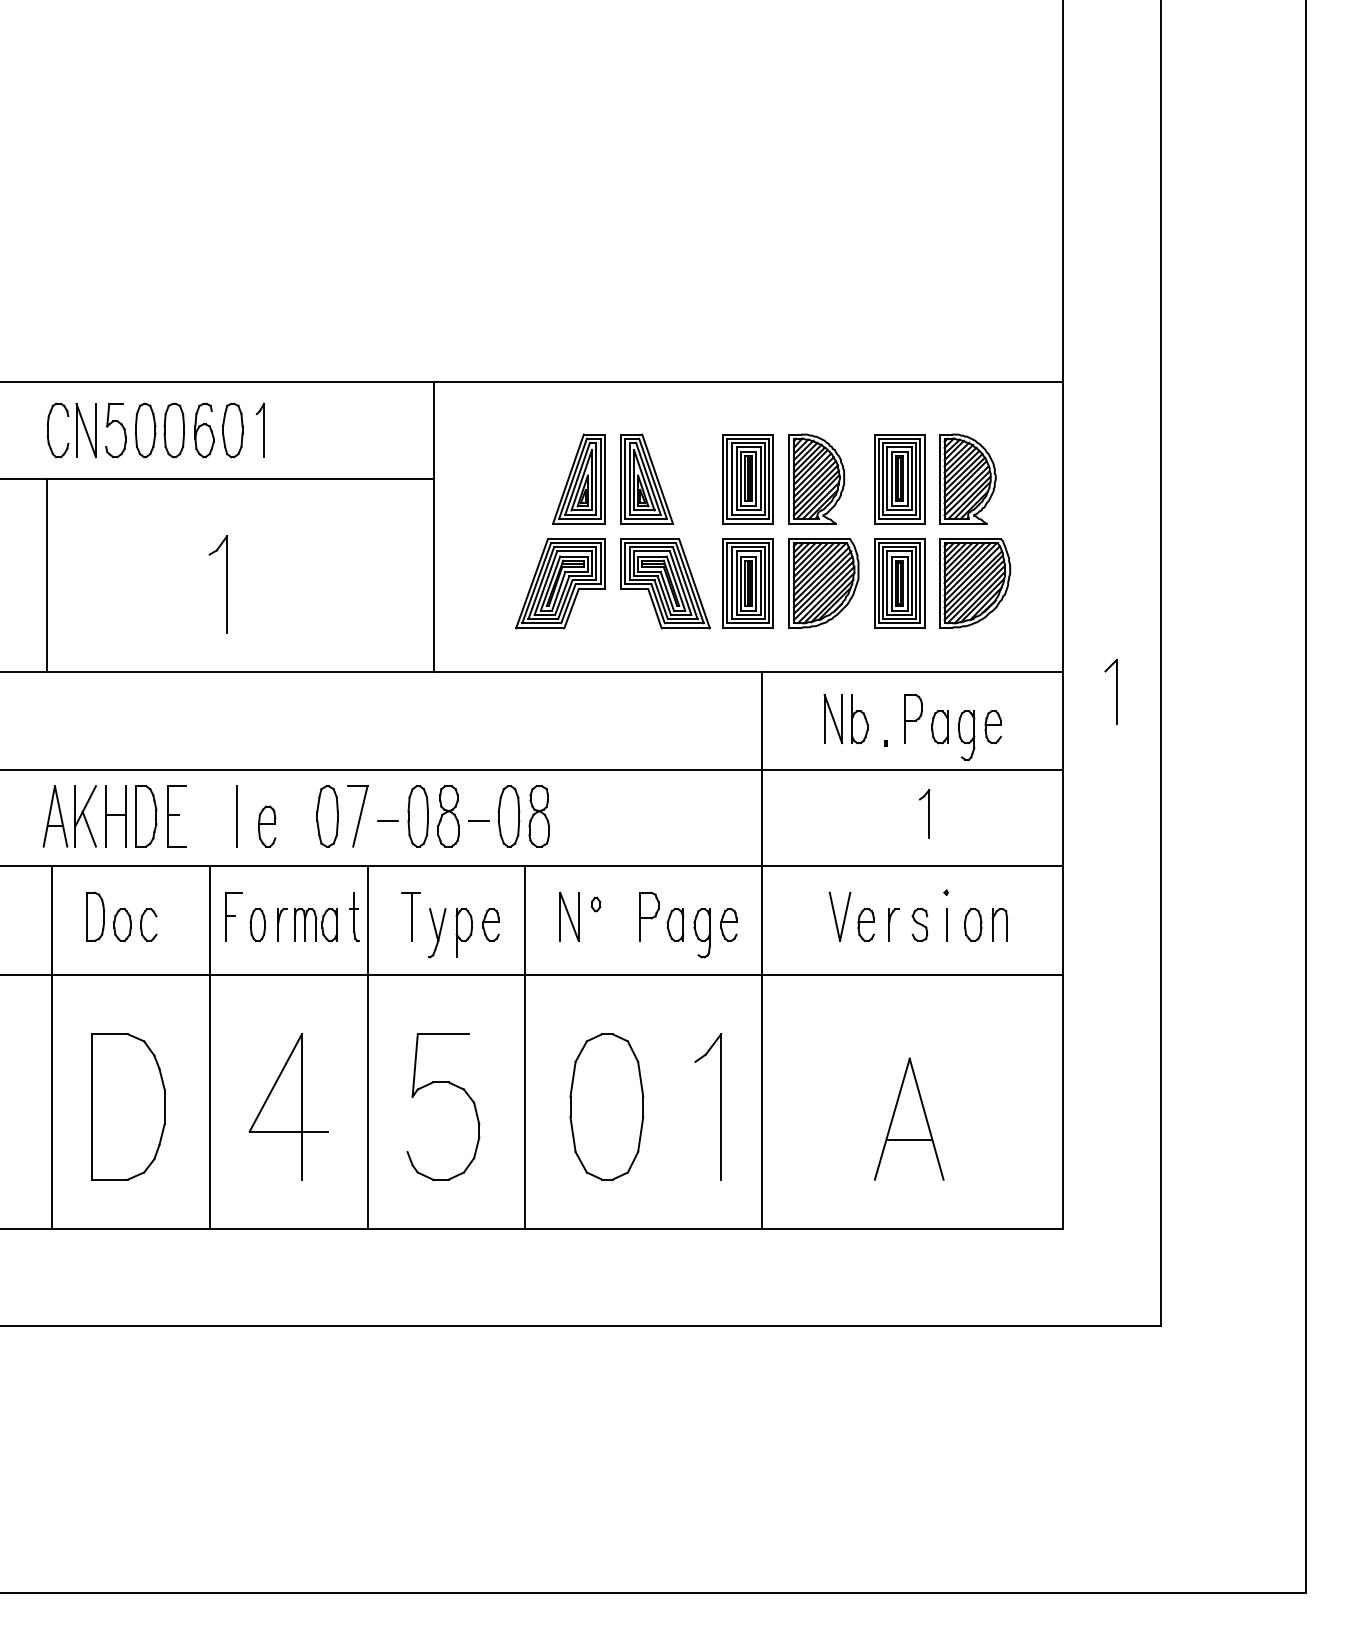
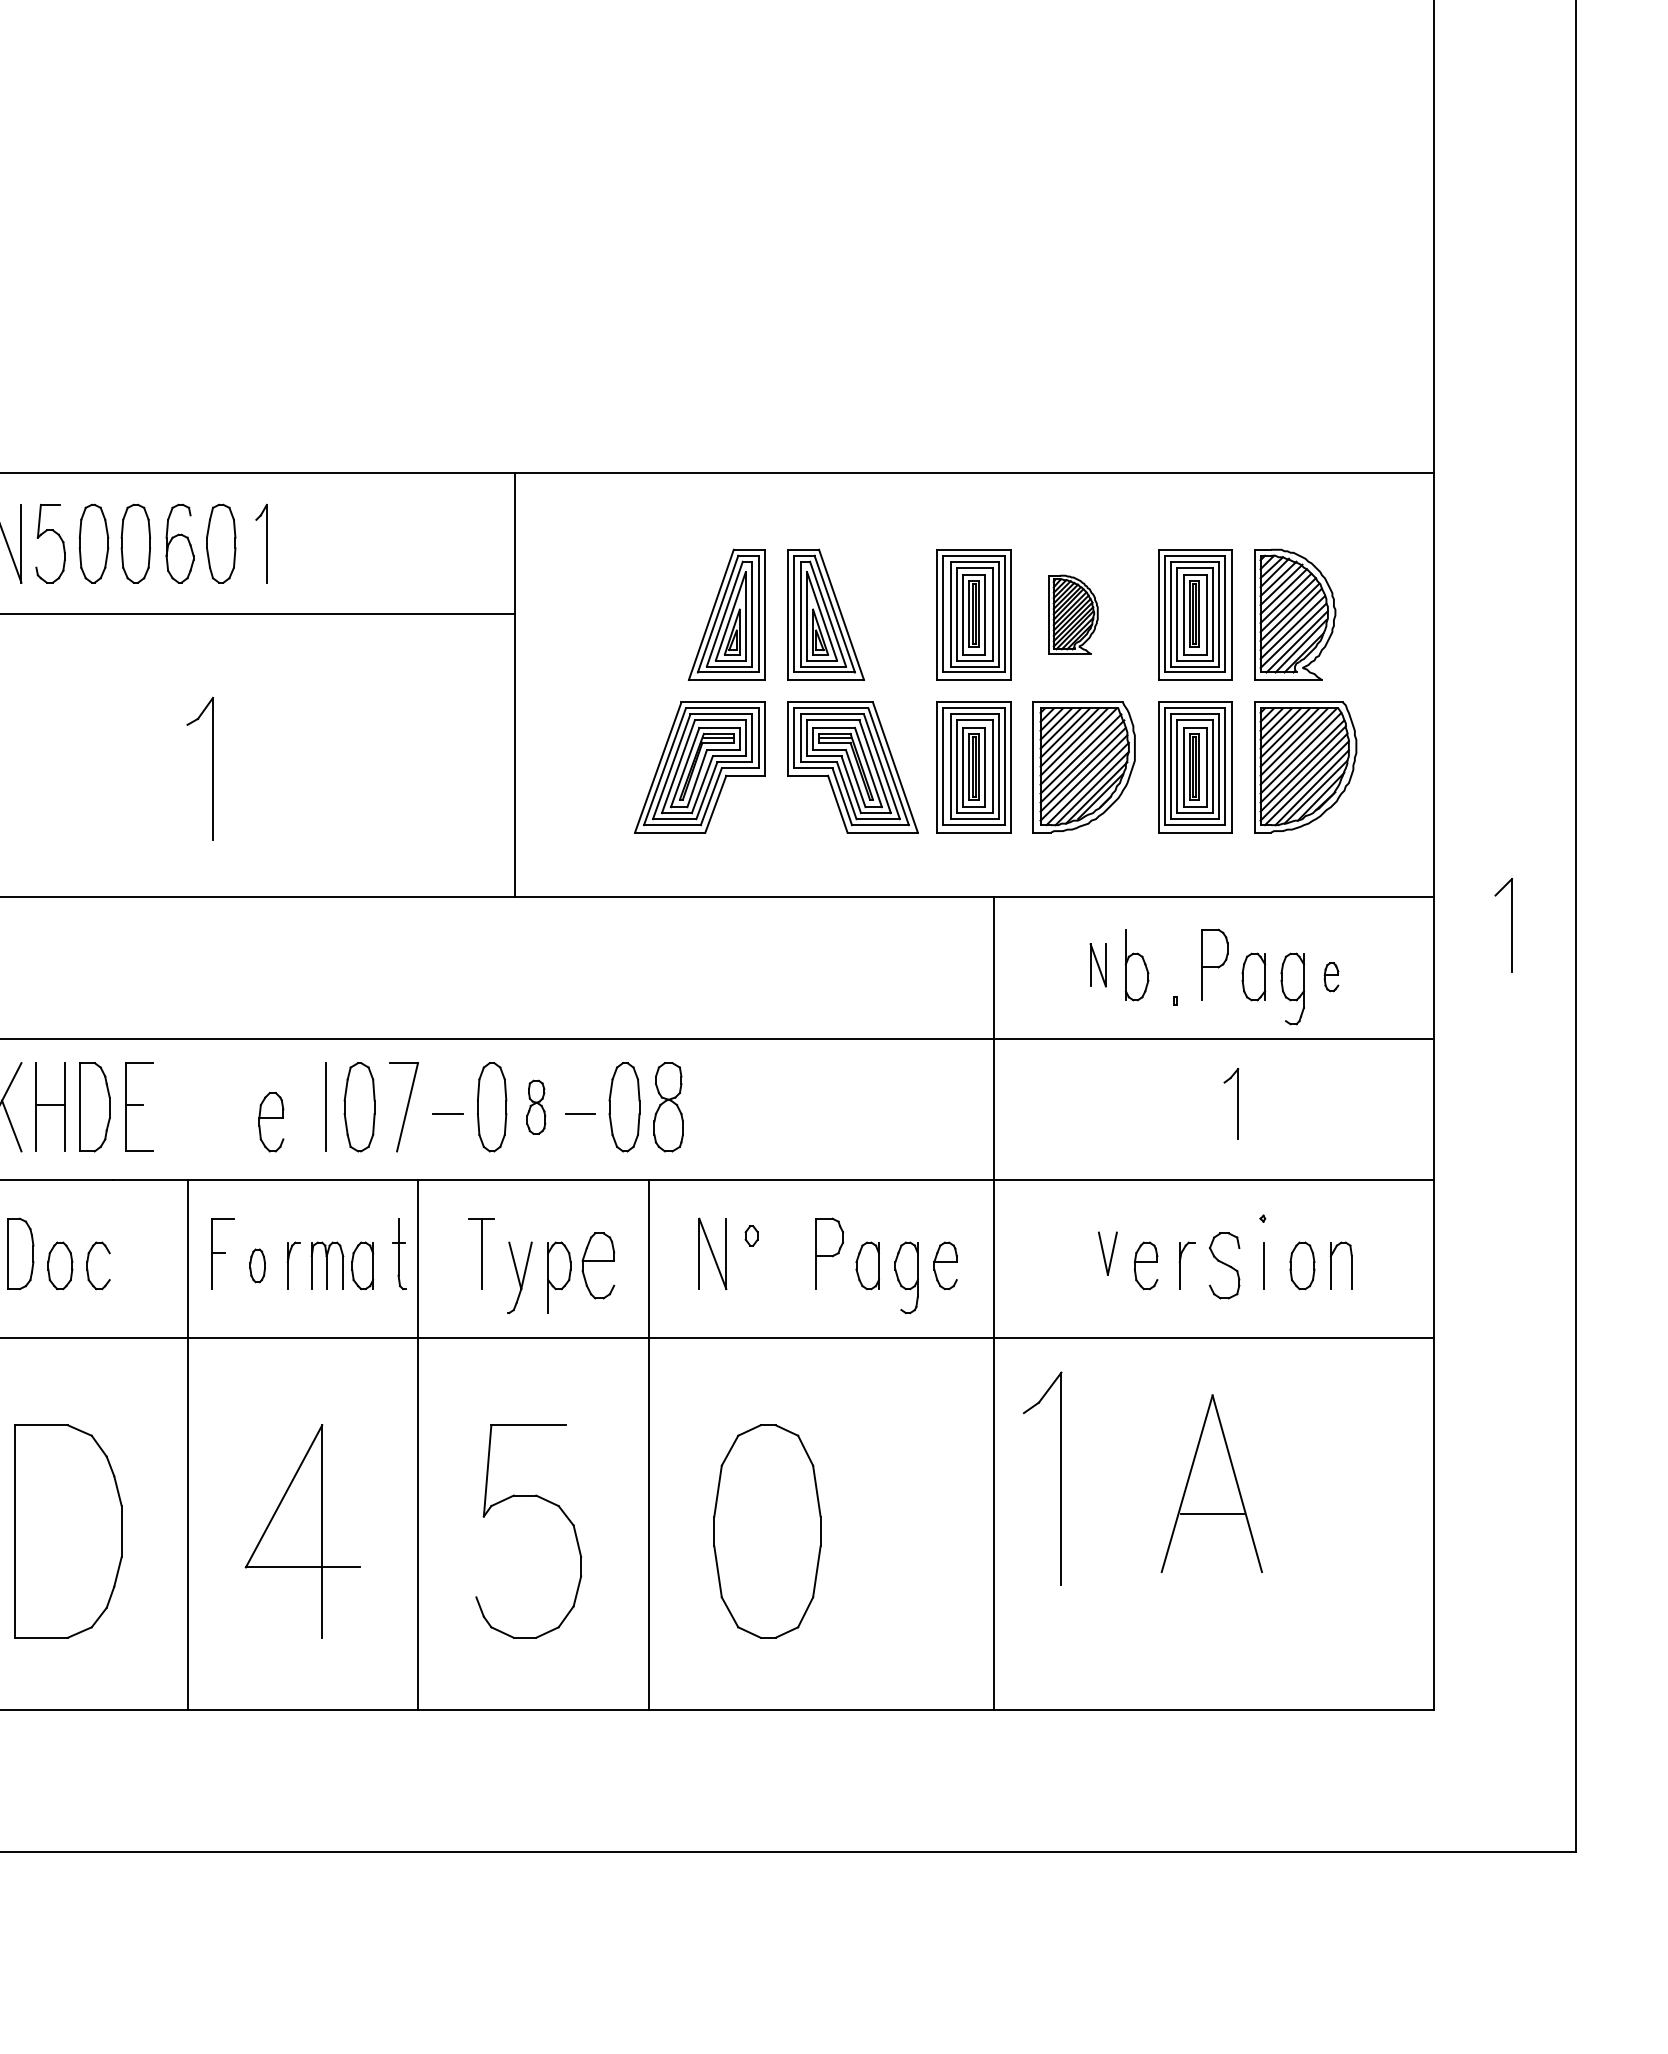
part: (816, 478) -> (1073, 613), size x0.6
part: (833, 719) -> (1098, 965), size x0.6
part: (992, 727) -> (1330, 977), size x0.6
line: (236, 816) -> (324, 1107), moved
part: (448, 816) -> (536, 1107), size x0.6
part: (839, 916) -> (1107, 1253), size x0.6
part: (257, 924) -> (257, 1265), size x0.7
part: (490, 924) -> (597, 1265), size x1.4
part: (919, 924) -> (1223, 1265), size x1.4
part: (720, 1106) -> (1060, 1478), moved
part: (909, 1118) -> (1212, 1482), moved

